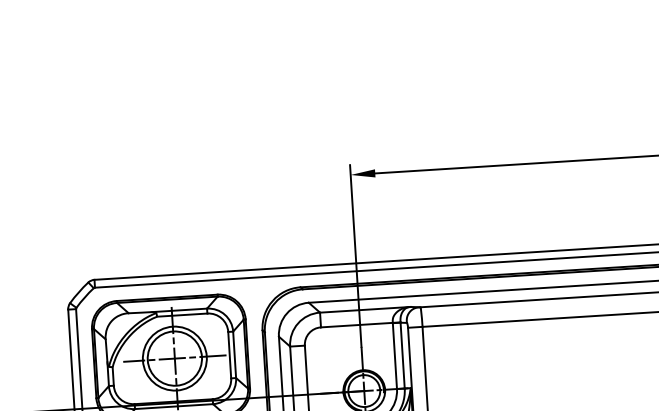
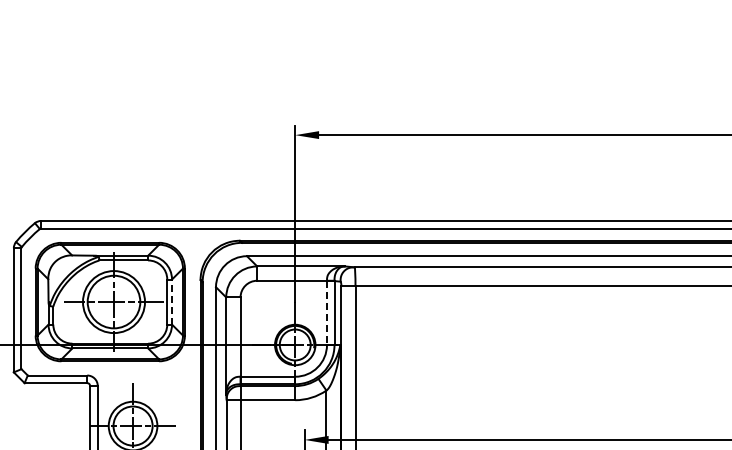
line: (235, 355) -> (172, 302), solid -> dashed
line: (395, 356) -> (327, 313), solid -> dashed

